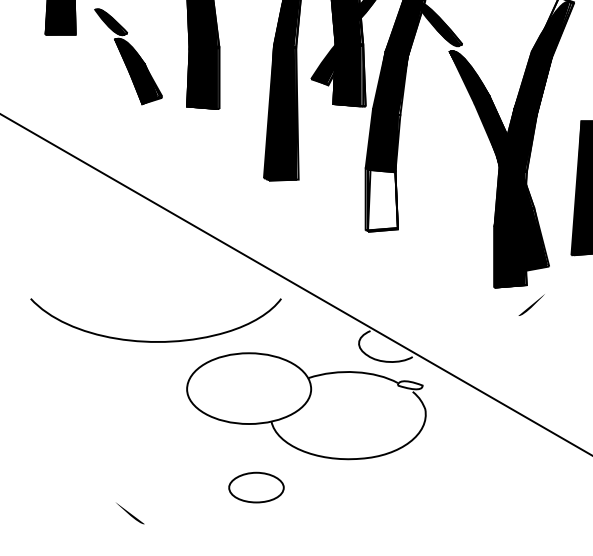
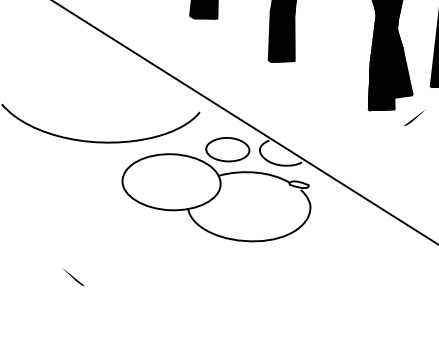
fill: (381, 199) -> (282, 36), added
part: (531, 304) -> (414, 117), moved
part: (256, 487) -> (227, 149), moved

